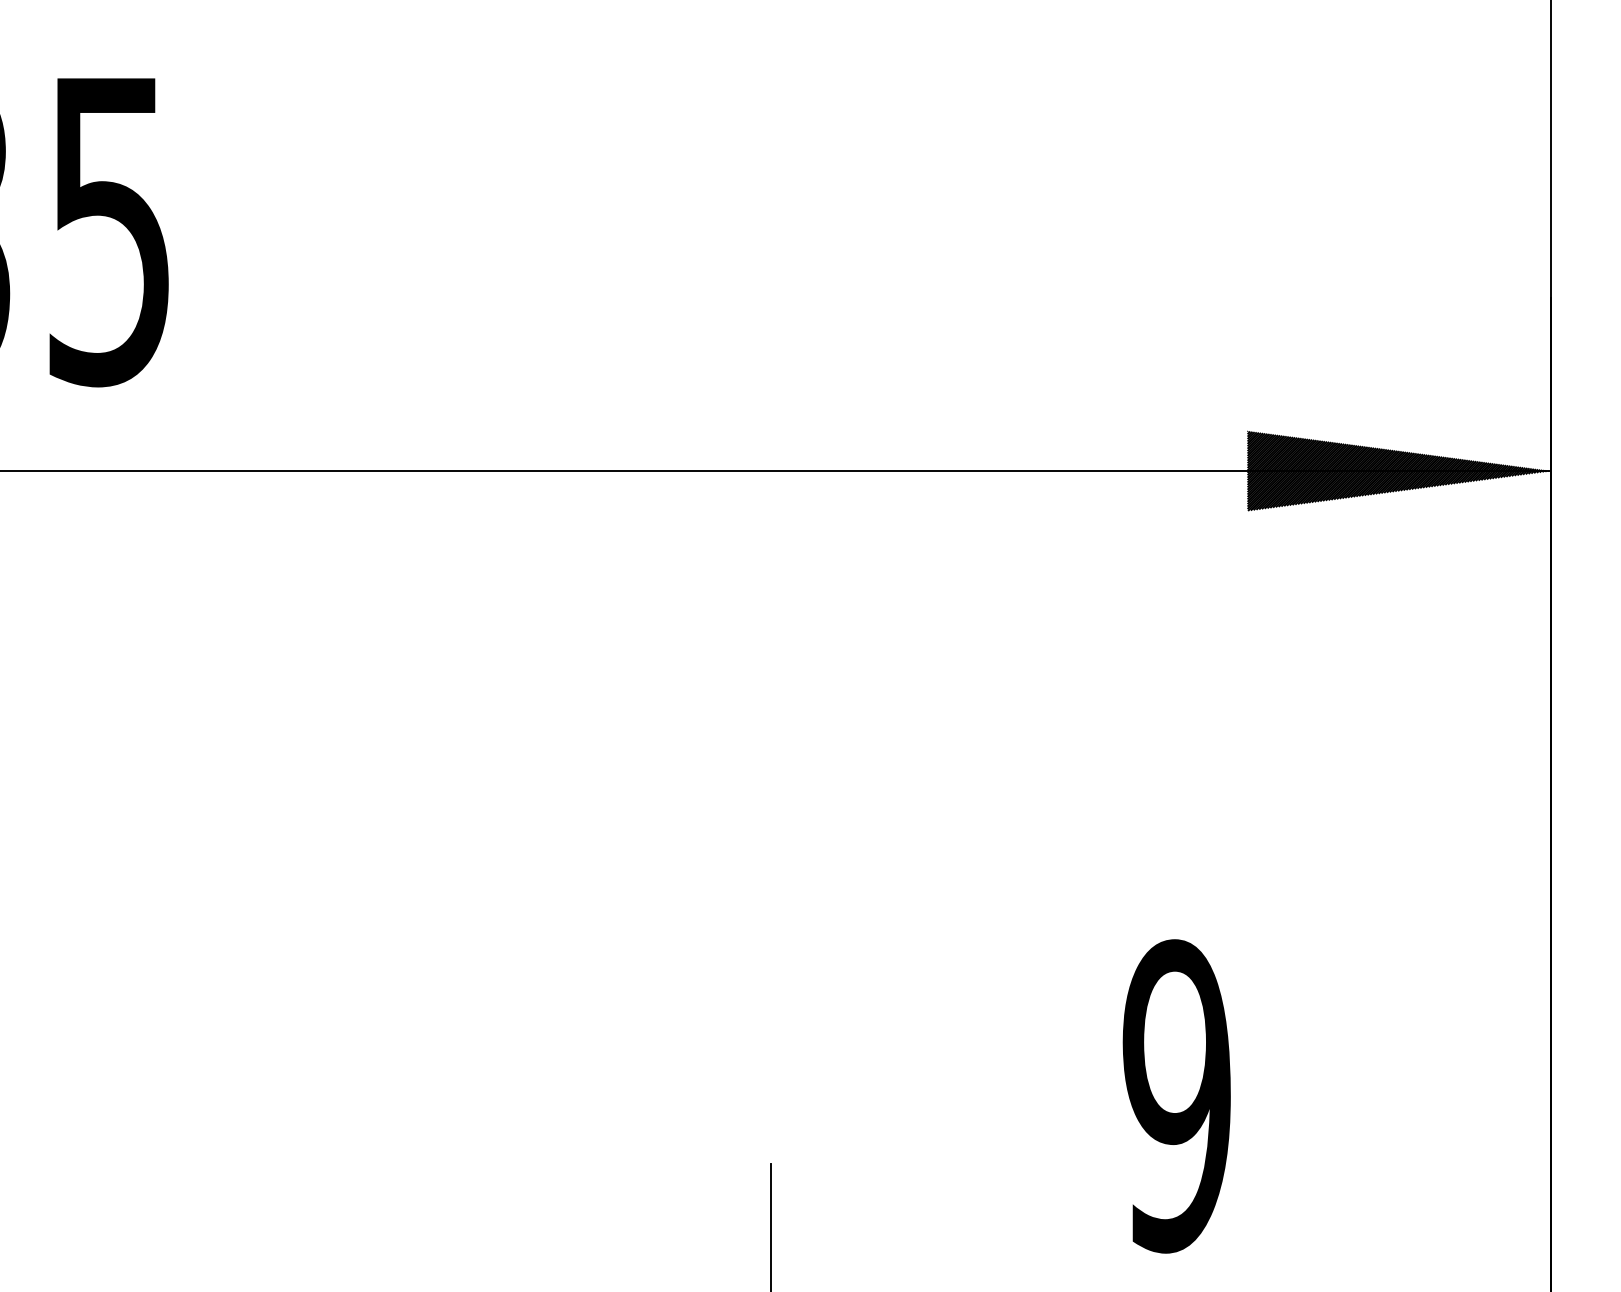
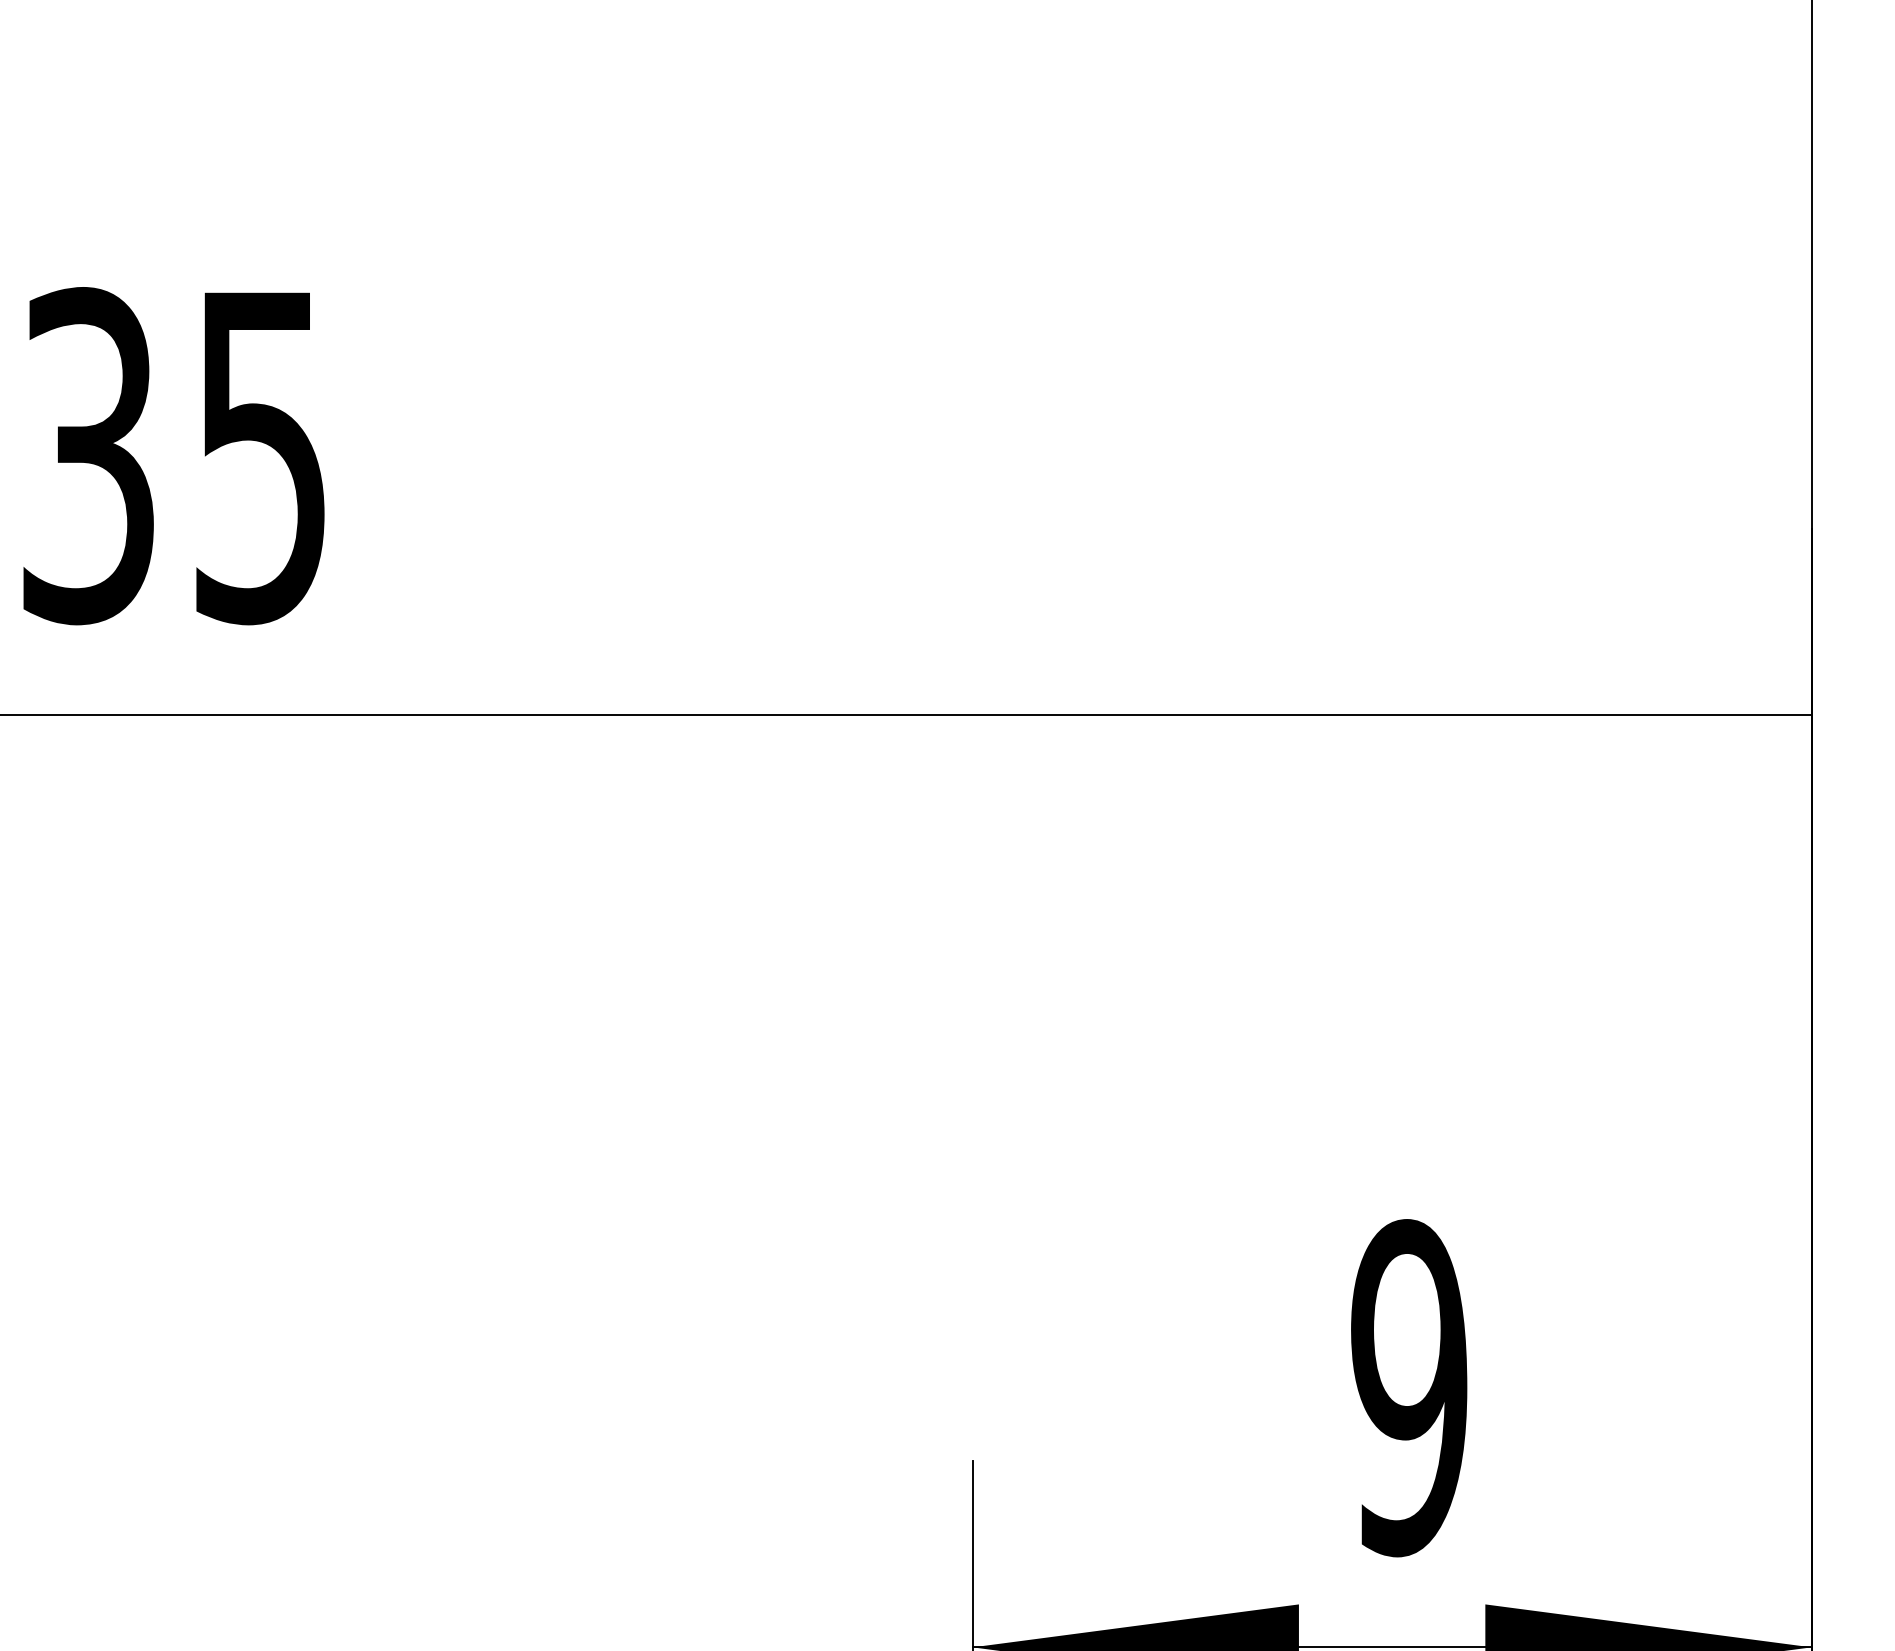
hatch: (1398, 471) -> (1647, 715), removed

